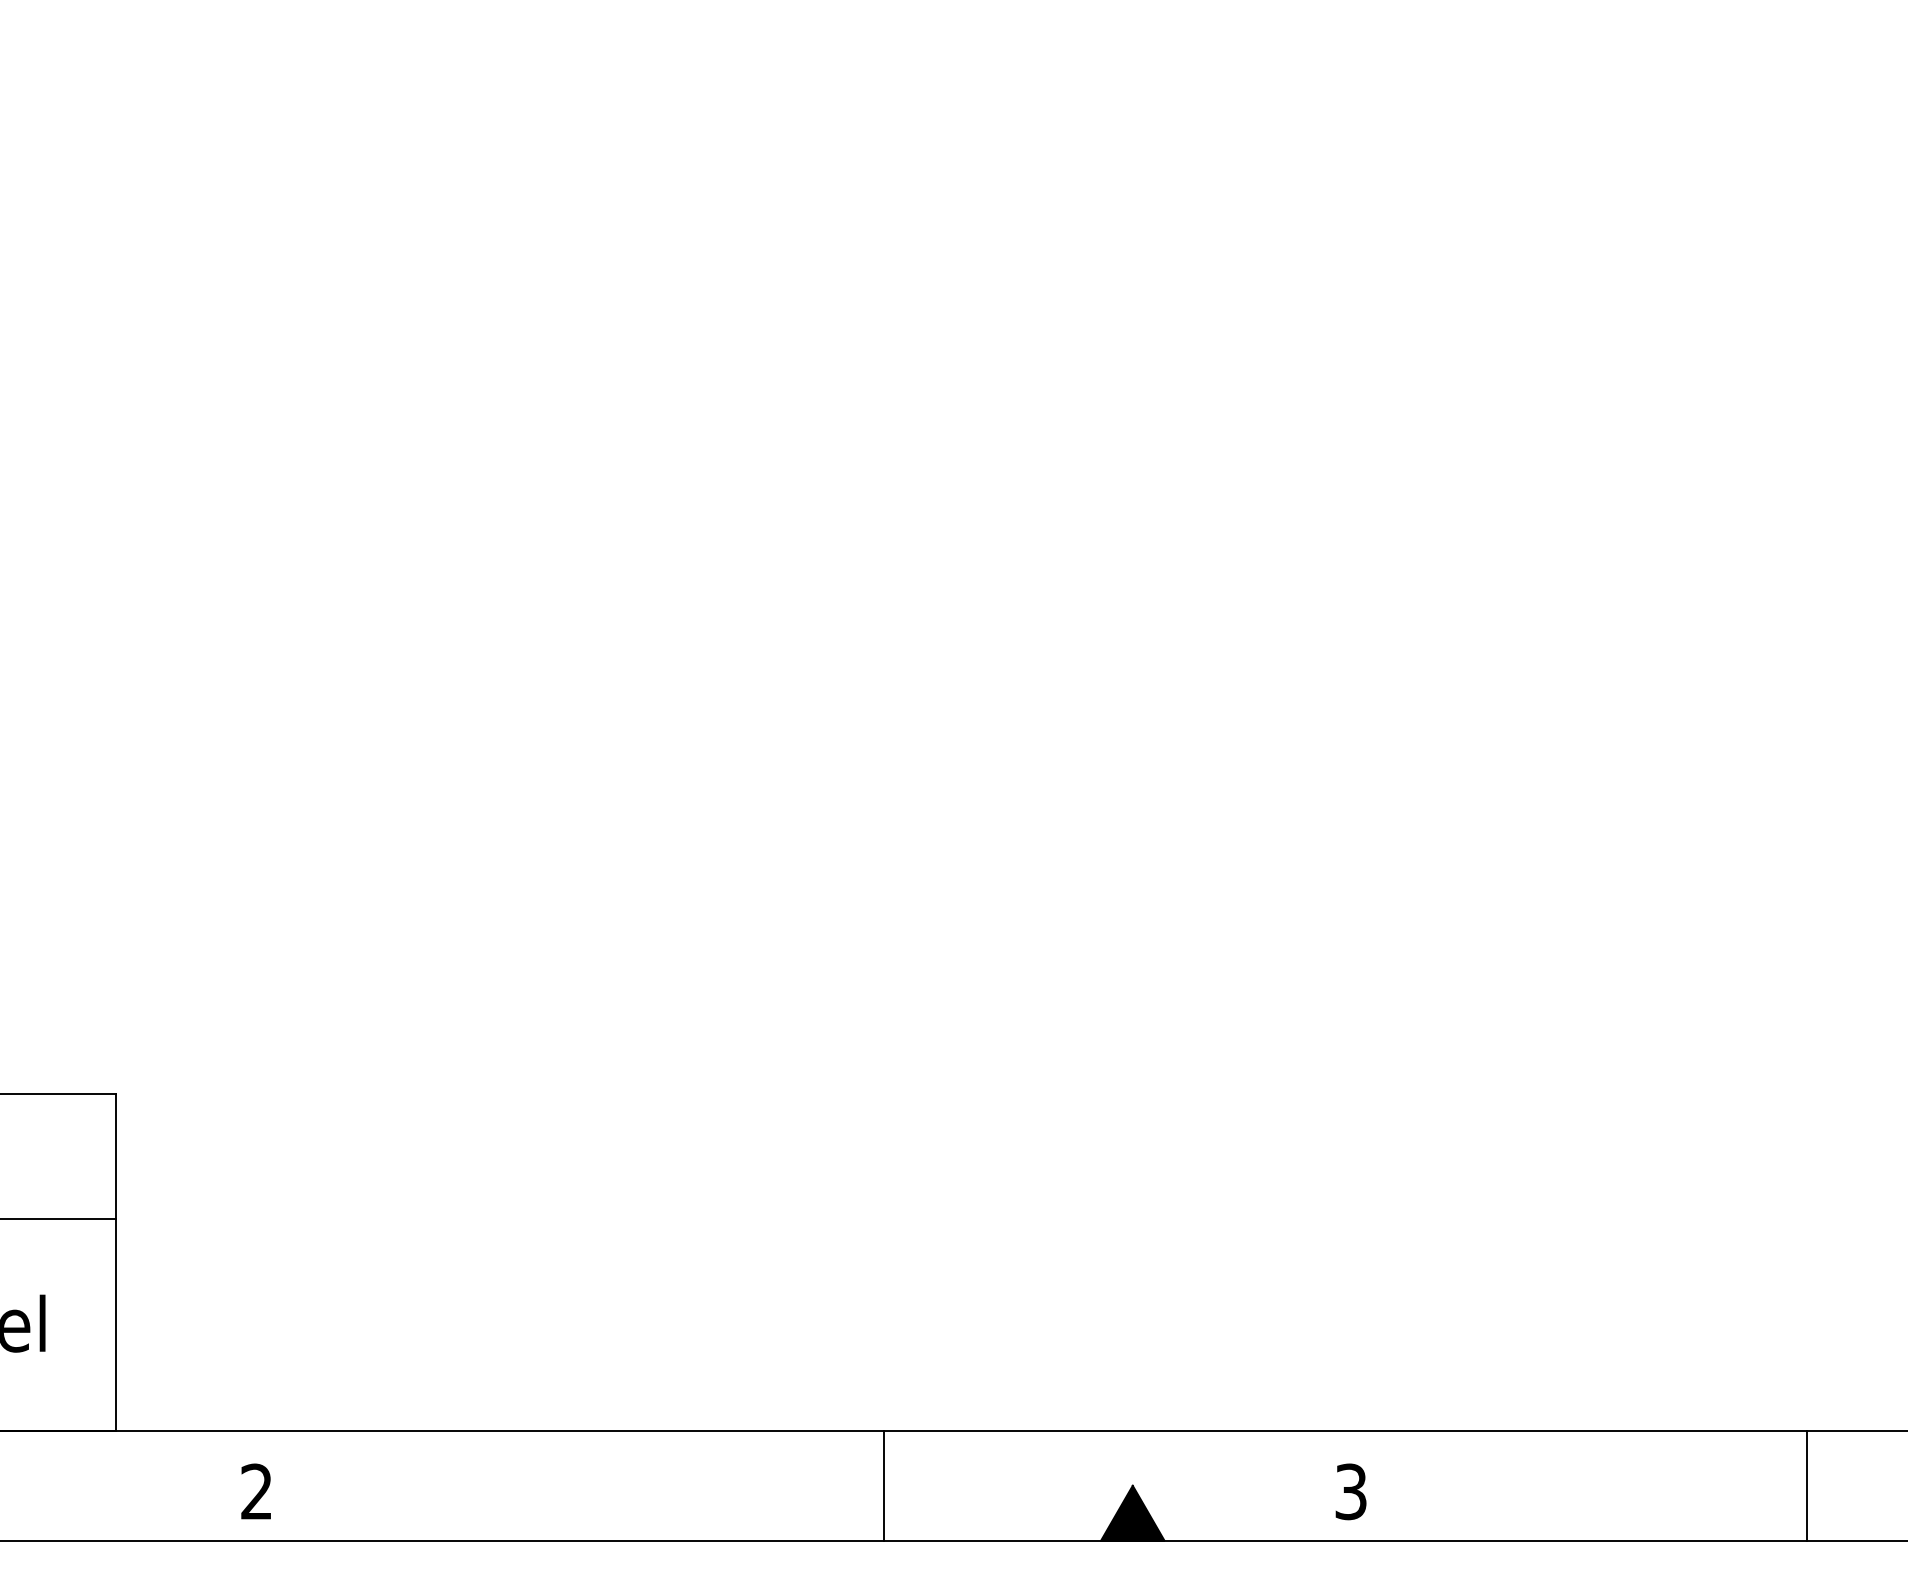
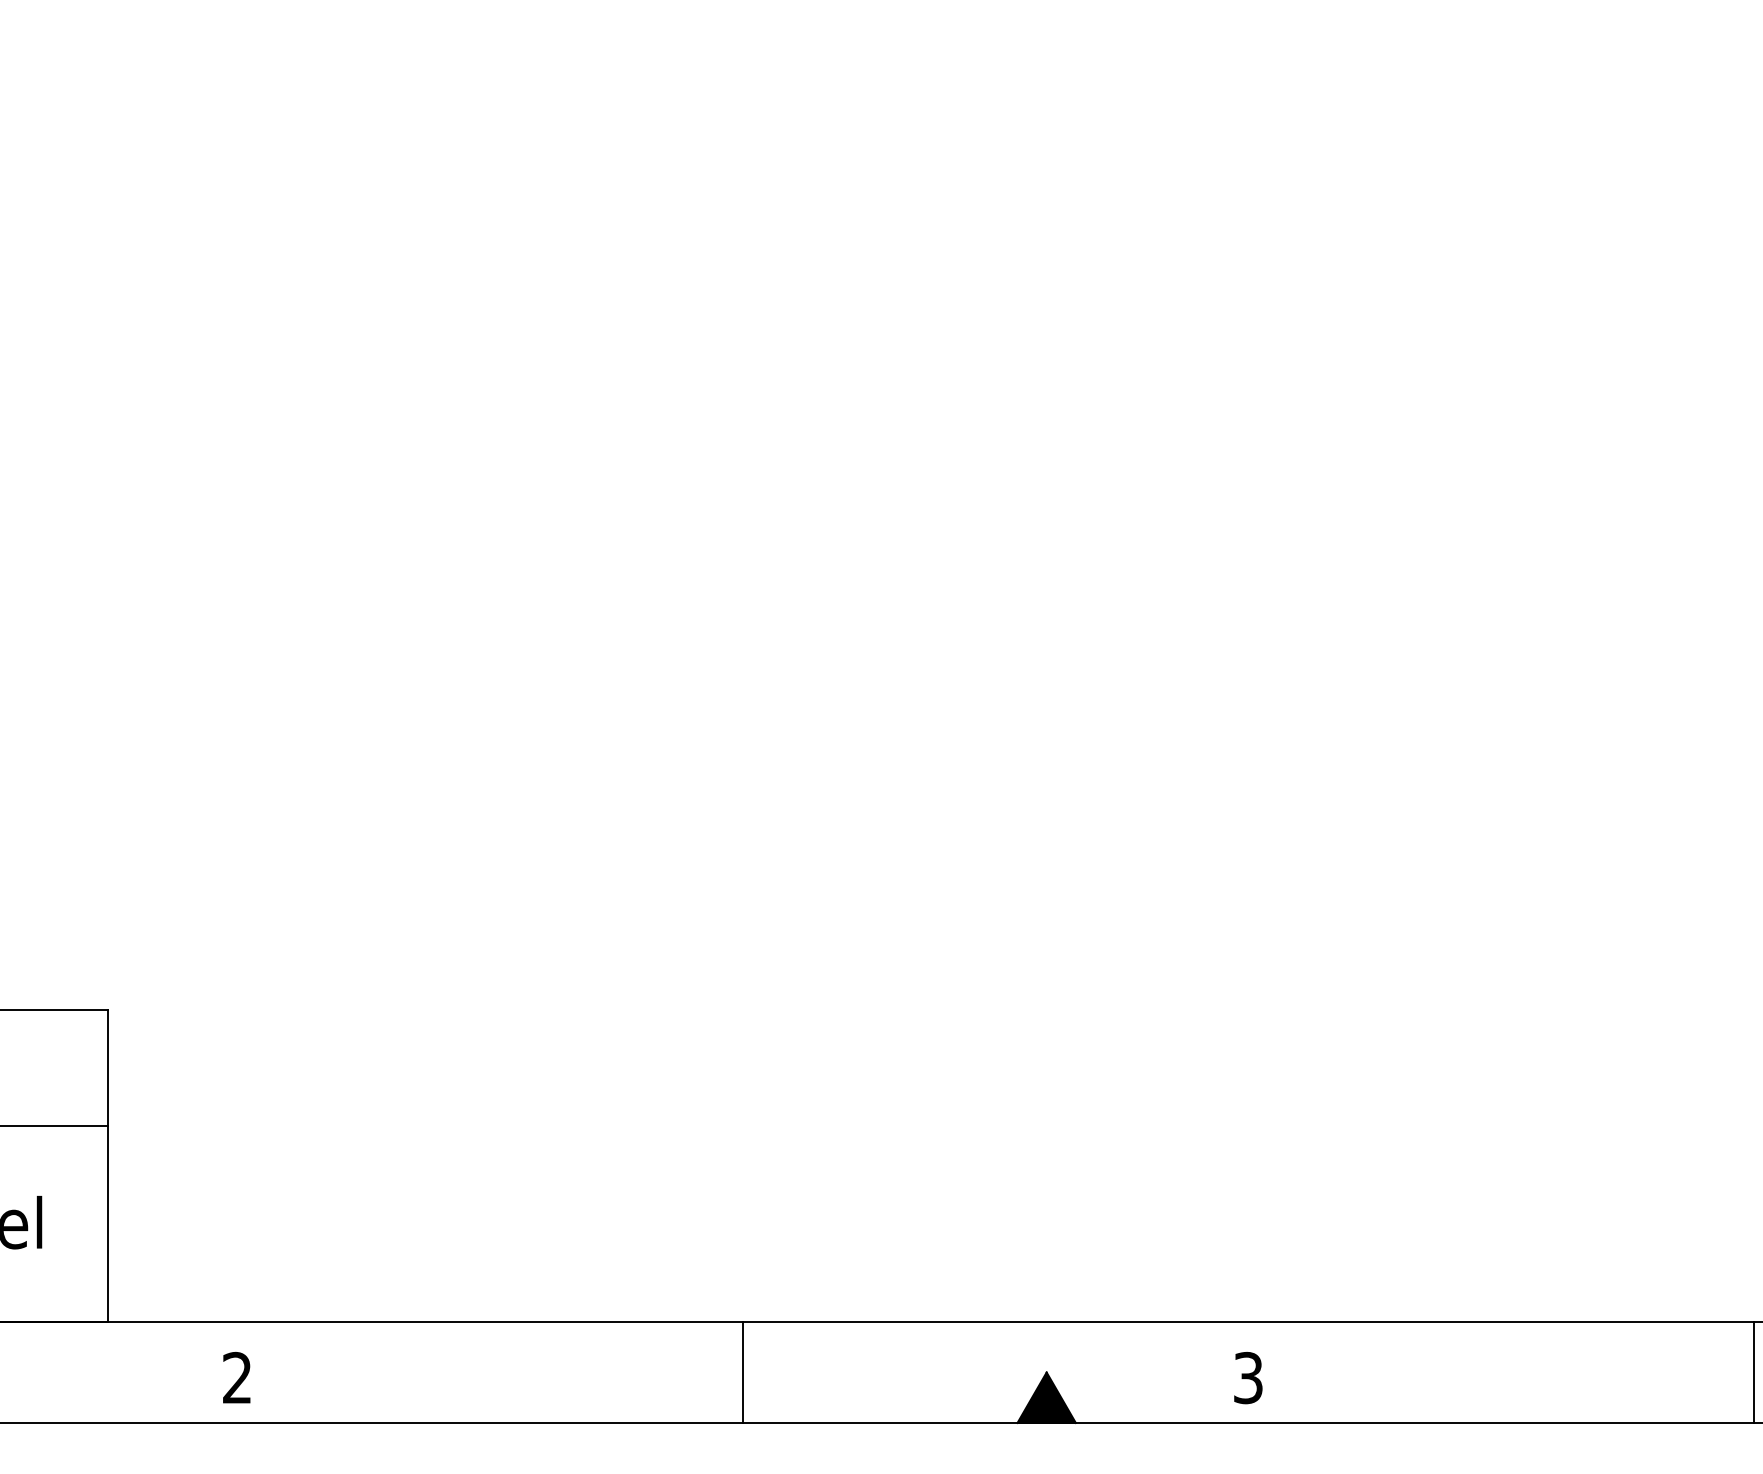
line: (883, 1484) -> (743, 1371), moved
line: (1806, 1484) -> (1754, 1371), moved

